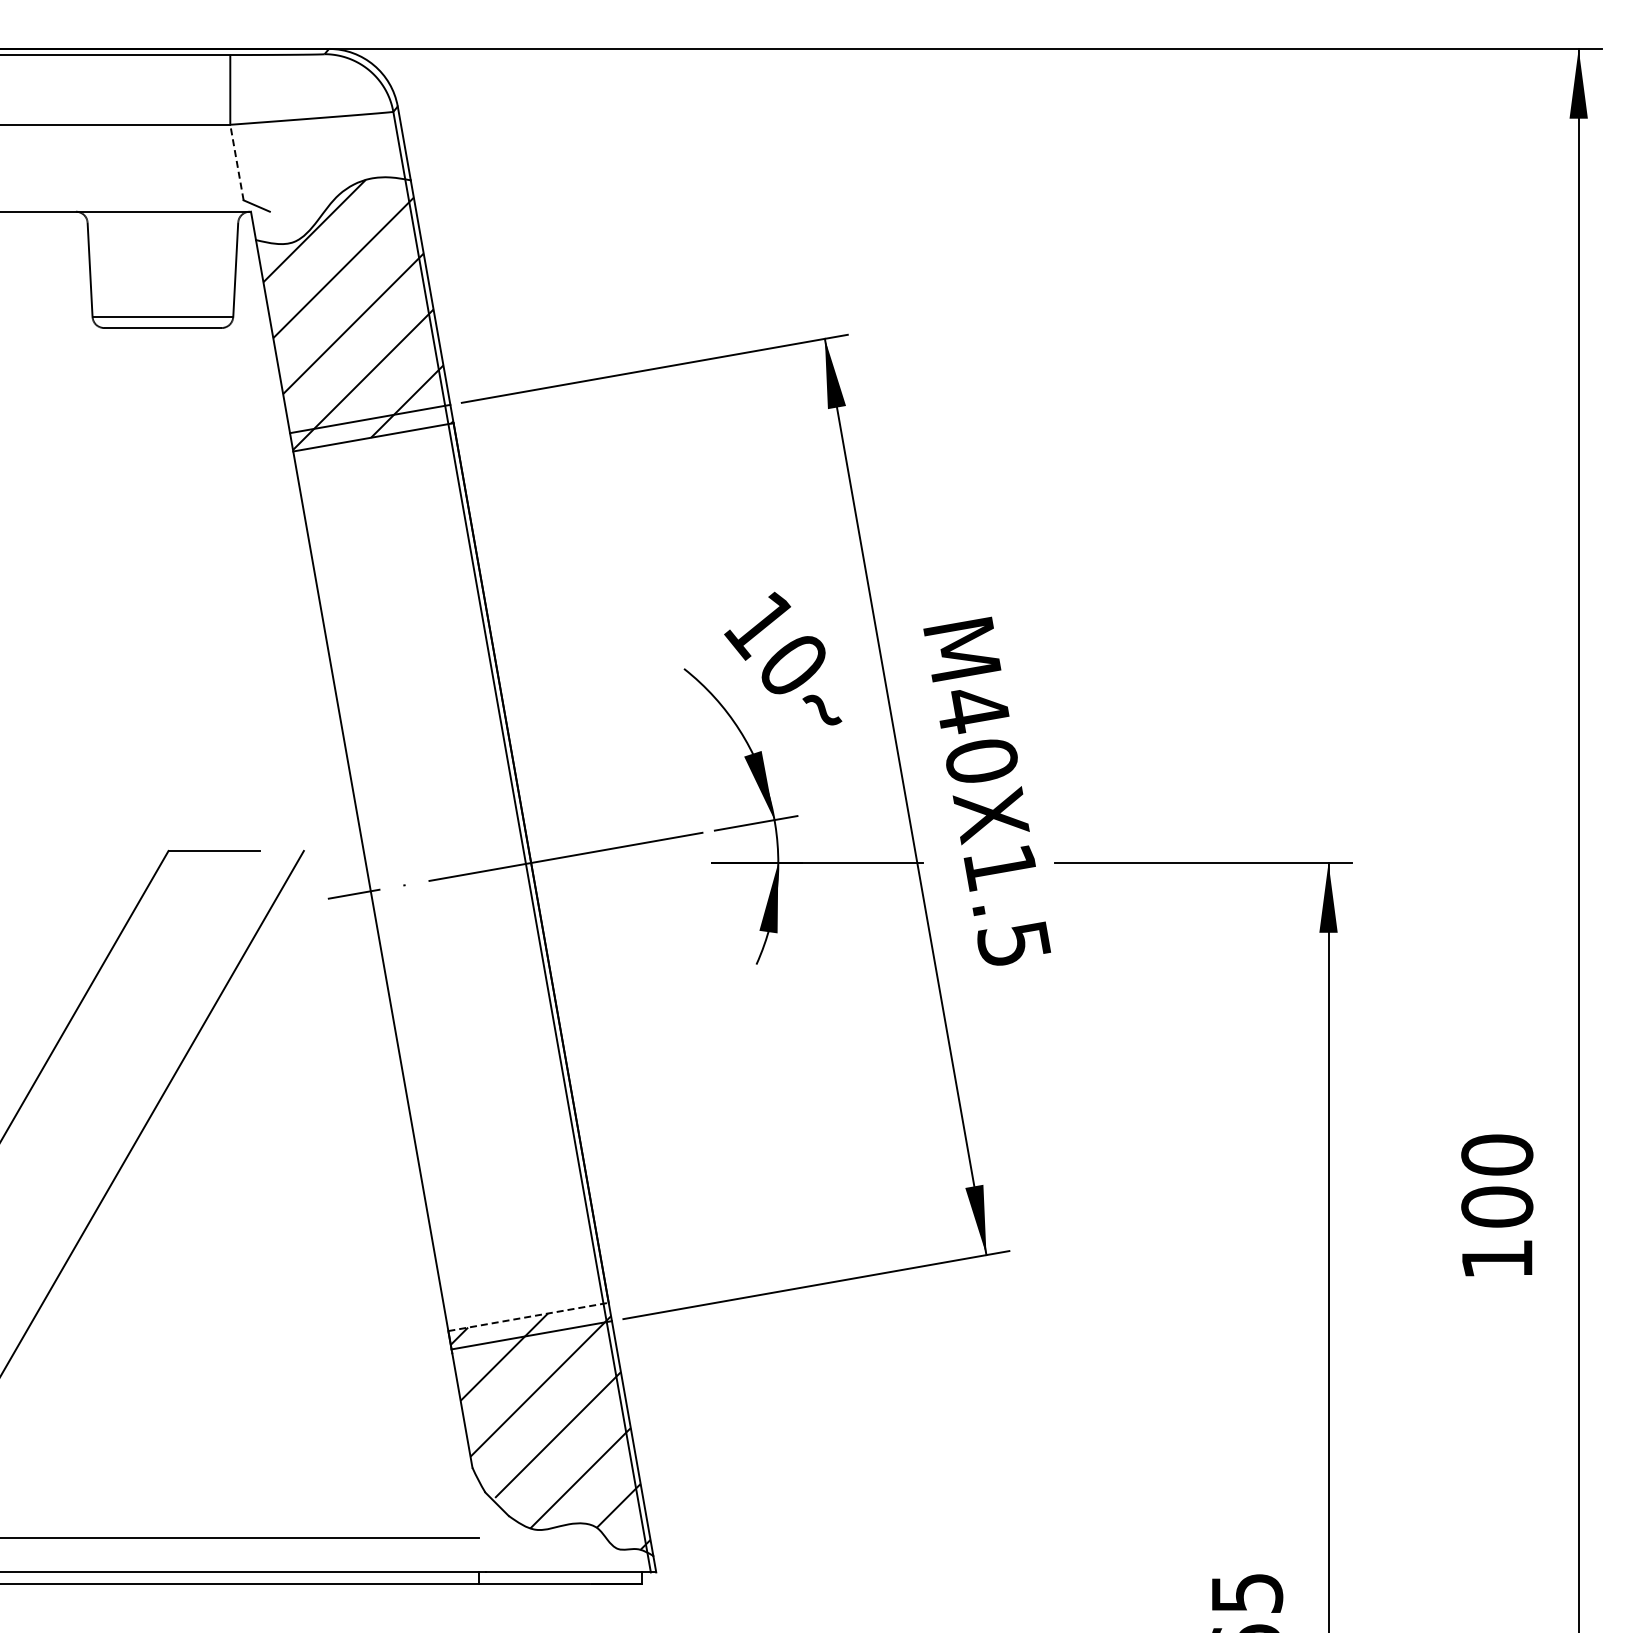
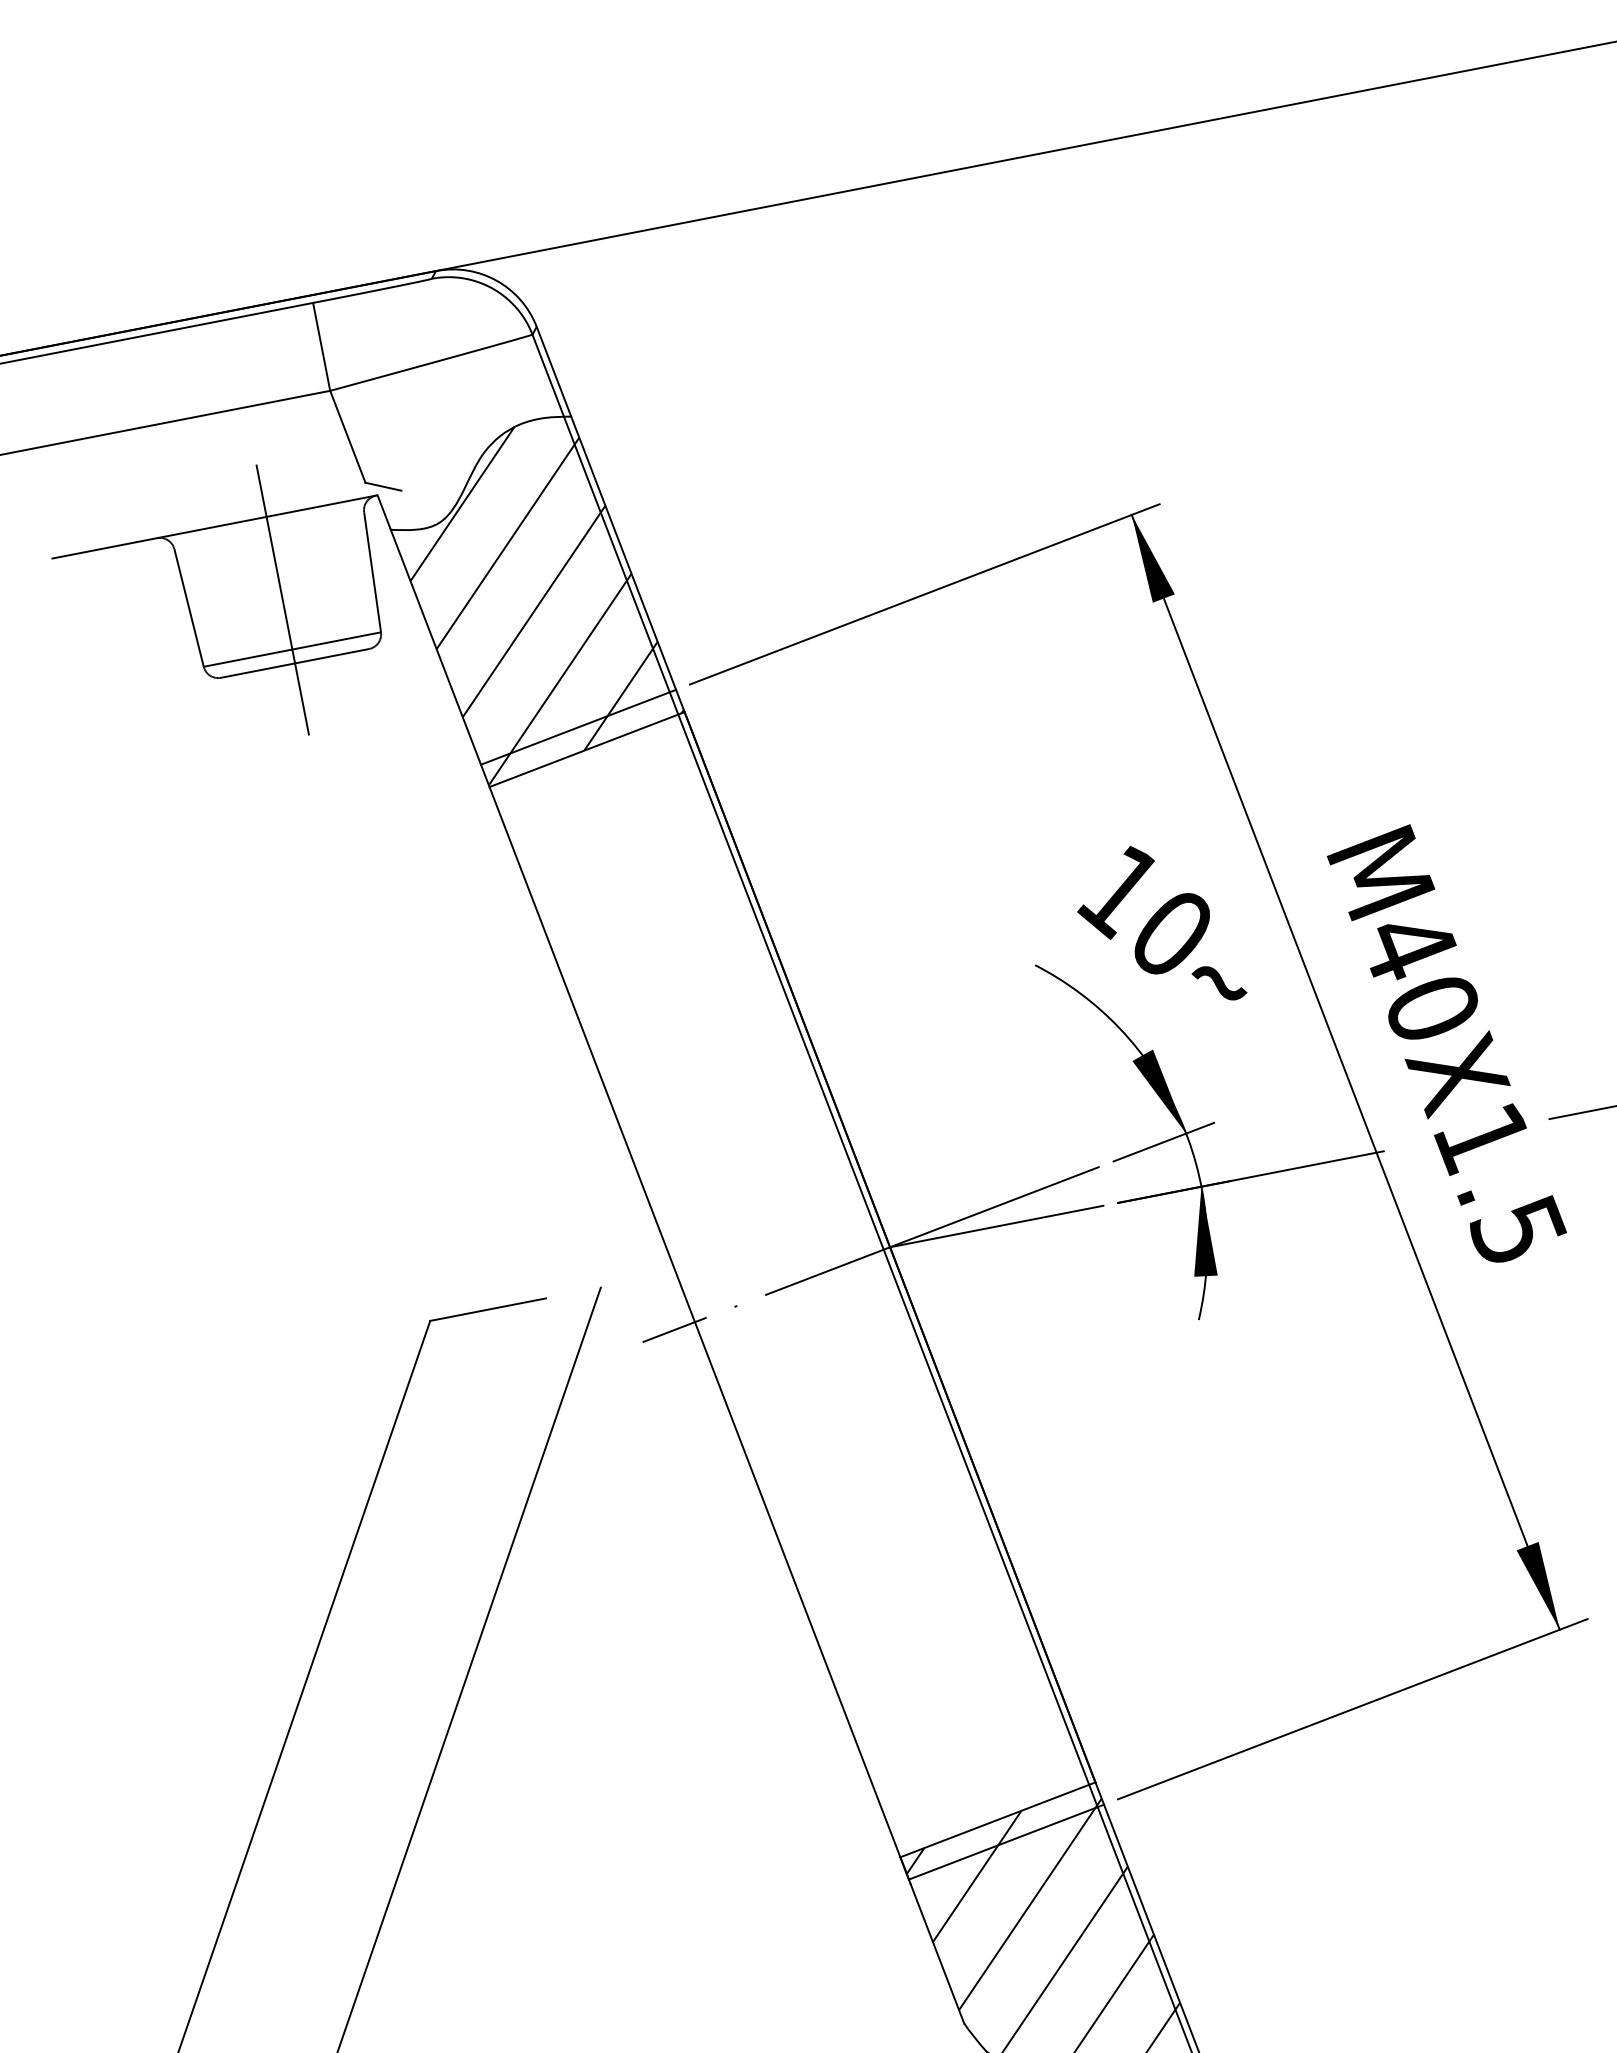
line: (236, 162) -> (347, 436), dashed -> solid
line: (162, 277) -> (282, 599), added
line: (615, 863) -> (996, 1227), added
line: (529, 1316) -> (999, 1819), dashed -> solid

